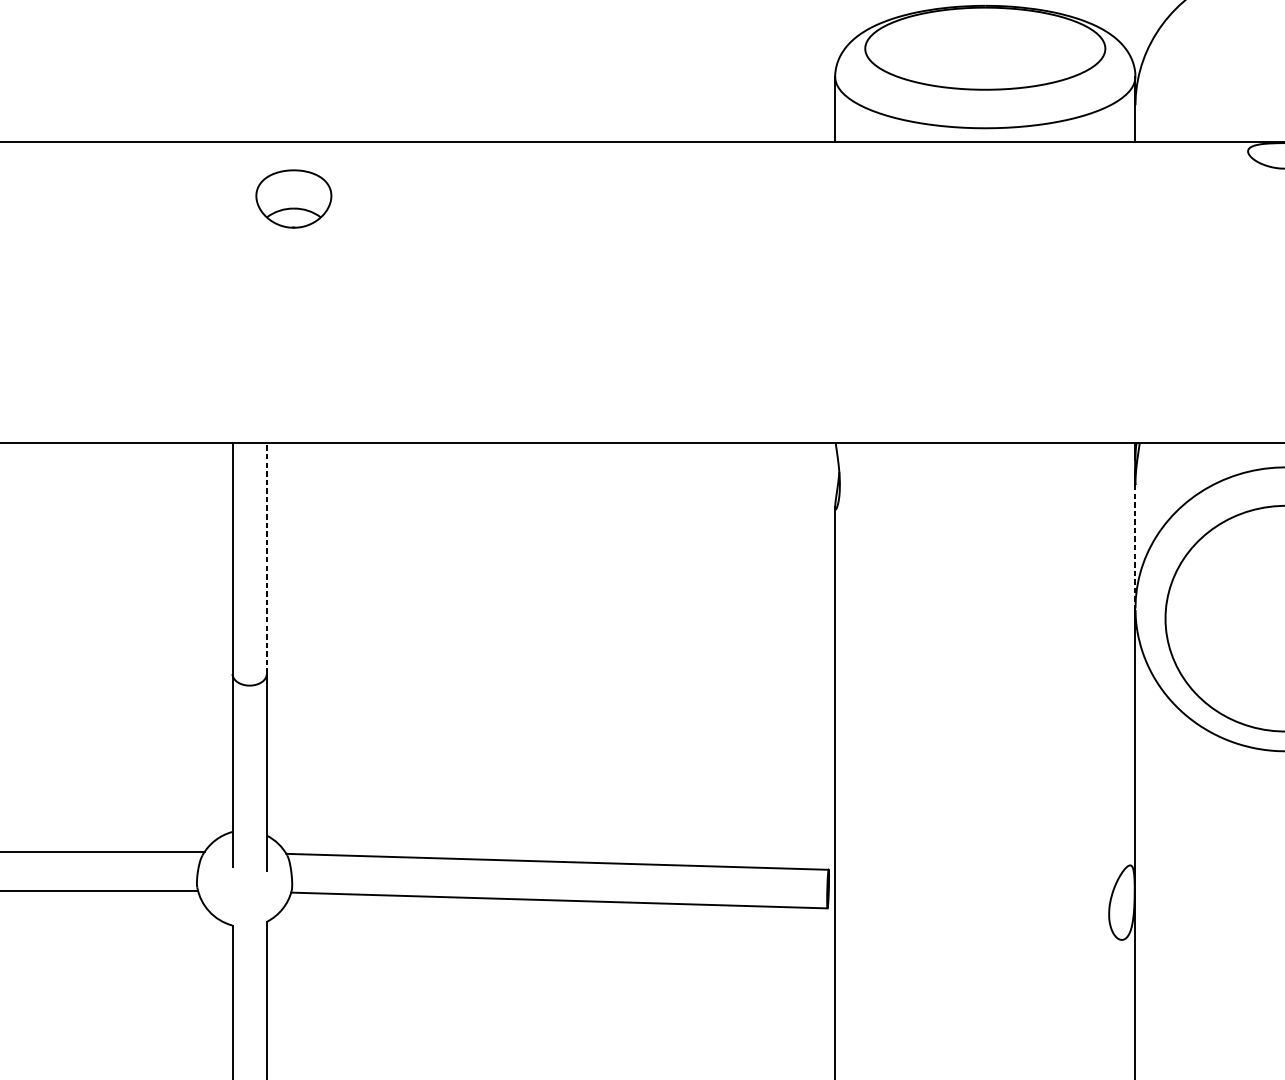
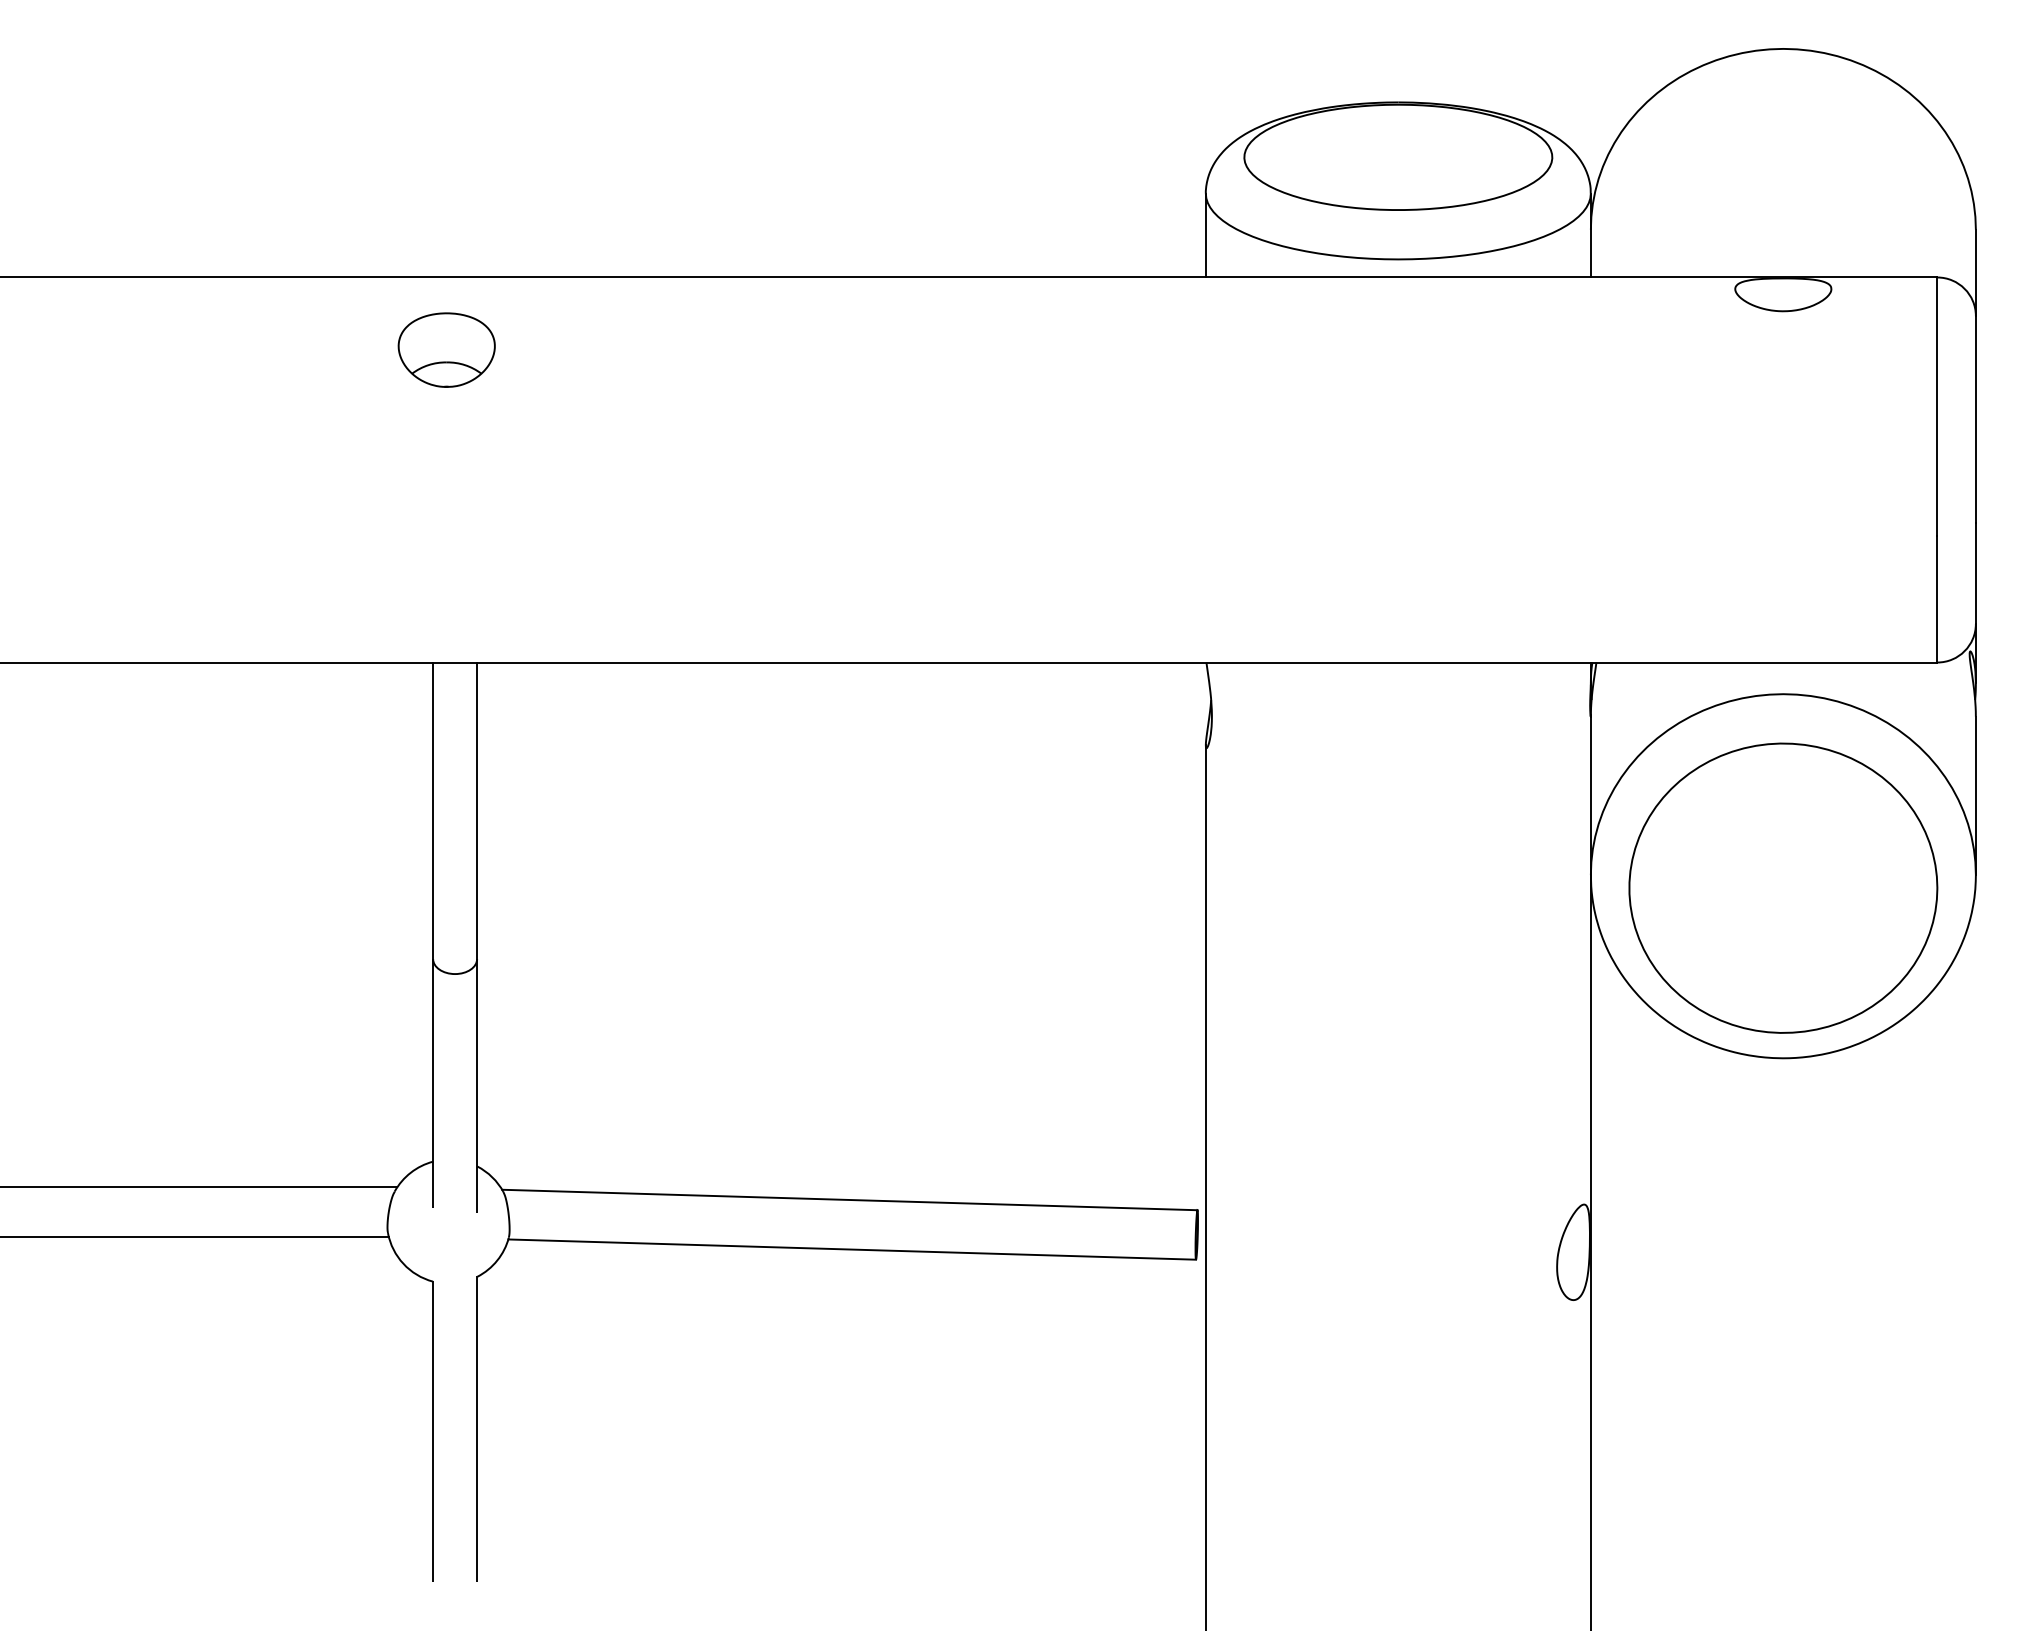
part: (293, 198) -> (446, 349), moved
line: (1135, 547) -> (1590, 796), dashed -> solid
line: (267, 558) -> (477, 810), dashed -> solid

